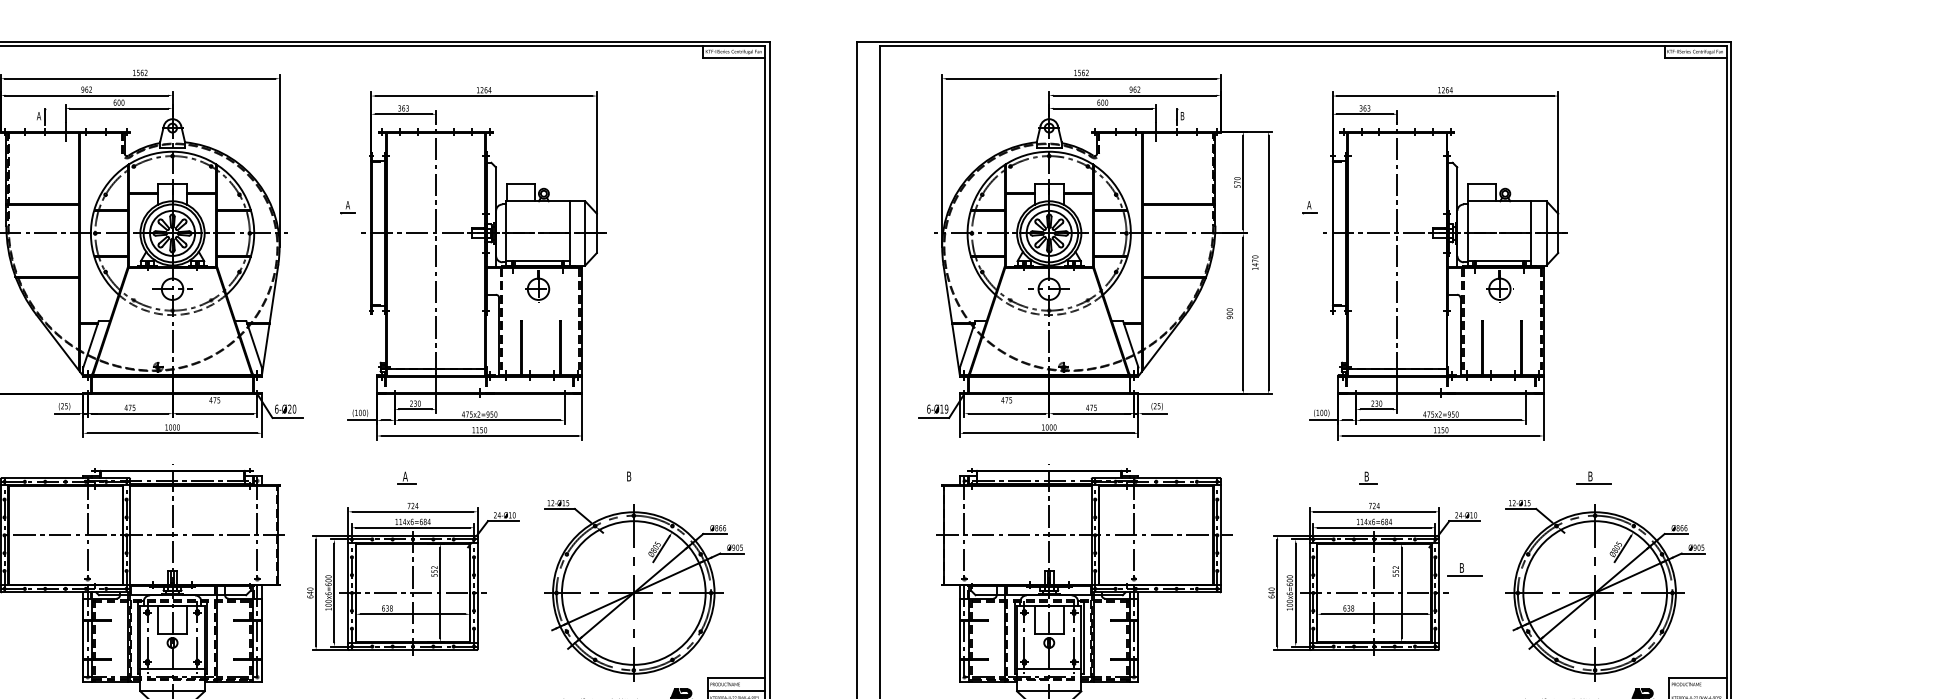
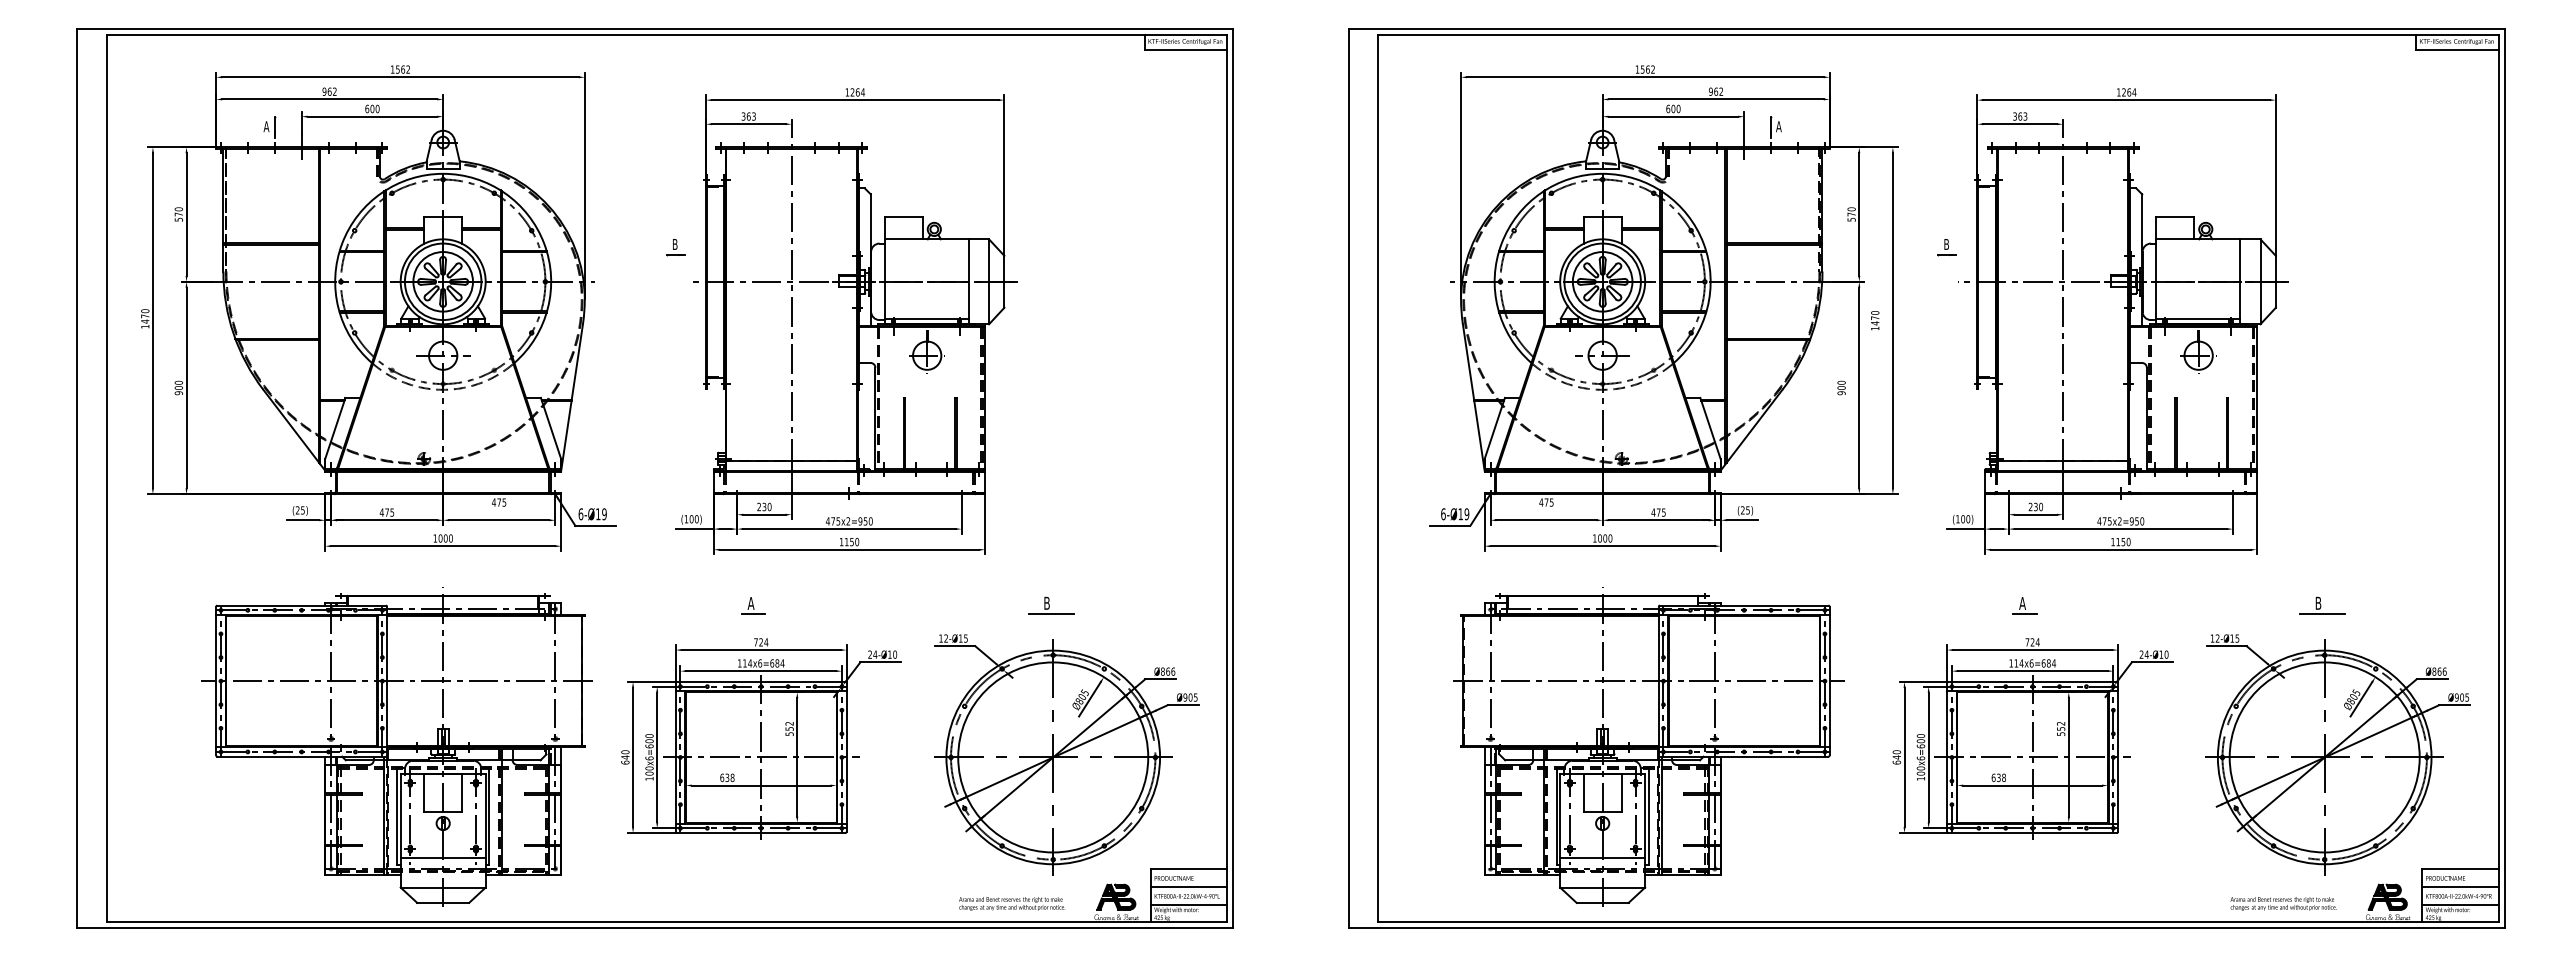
text: (1182, 115) -> (1778, 126), B -> A
text: (347, 205) -> (674, 244), A -> B
text: (1309, 205) -> (1946, 244), A -> B
text: (292, 409) -> (601, 514), 6-Ø20 -> 6-Ø19
text: (1366, 476) -> (2022, 603), B -> A
line: (631, 484) -> (1050, 613), added
part: (1464, 569) -> (2152, 726), removed
line: (1697, 691) -> (2460, 887), added

